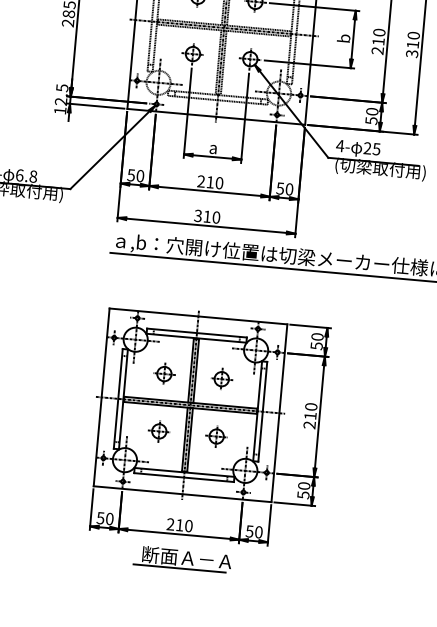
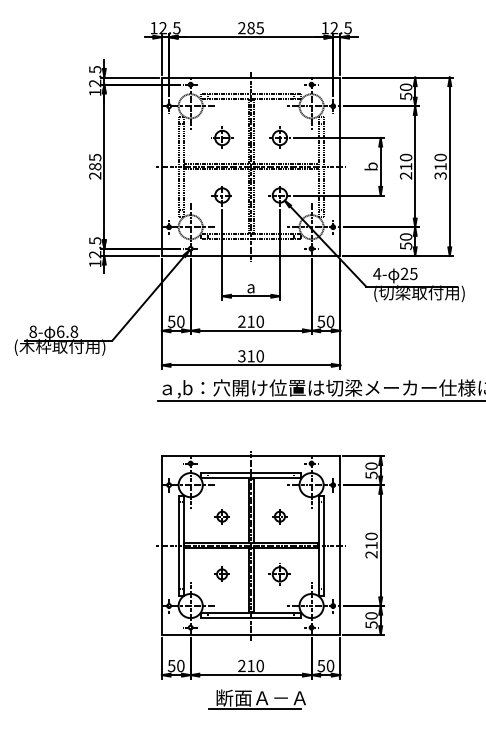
part: (164, 373) -> (222, 516), size x0.7
part: (221, 378) -> (279, 516), size x0.7
part: (158, 431) -> (221, 574), size x0.7

